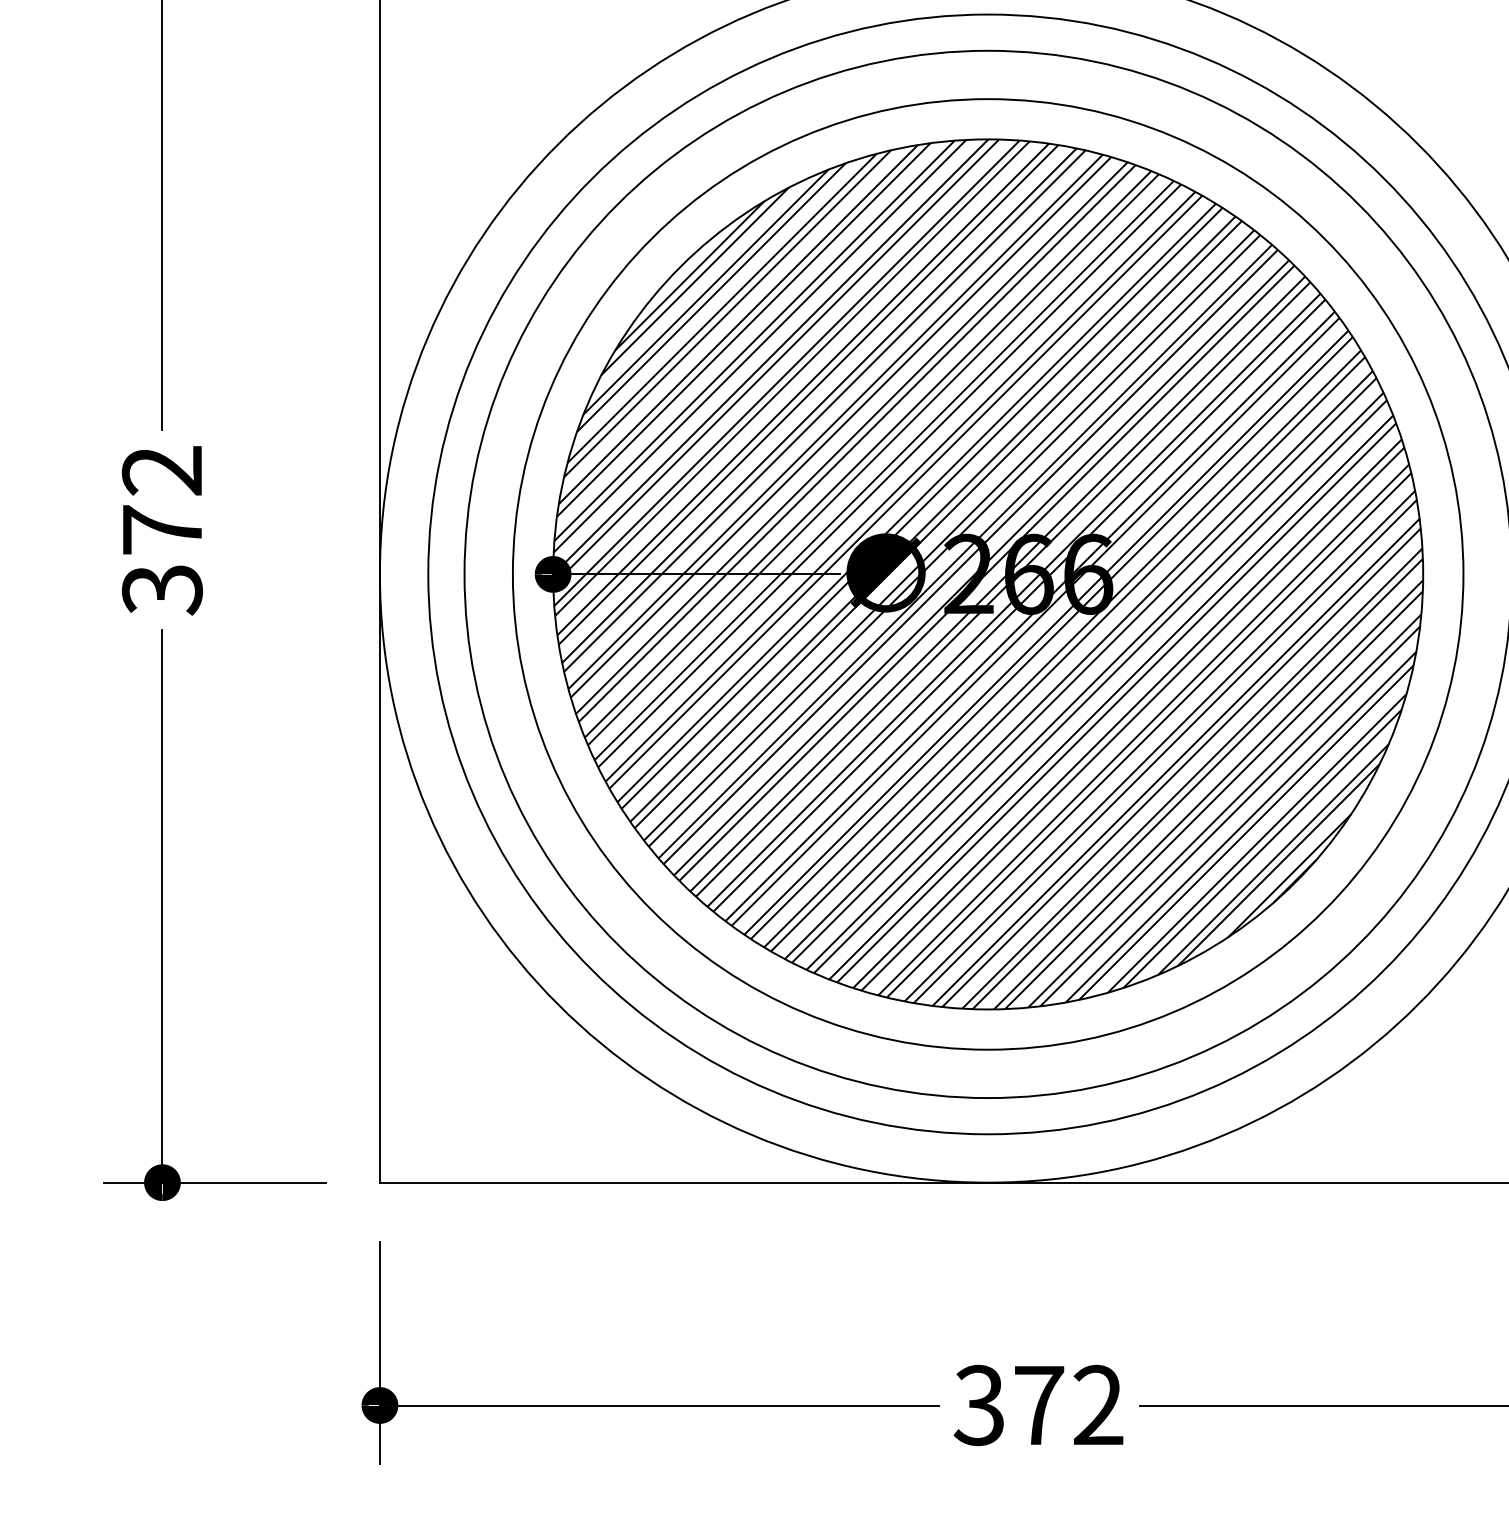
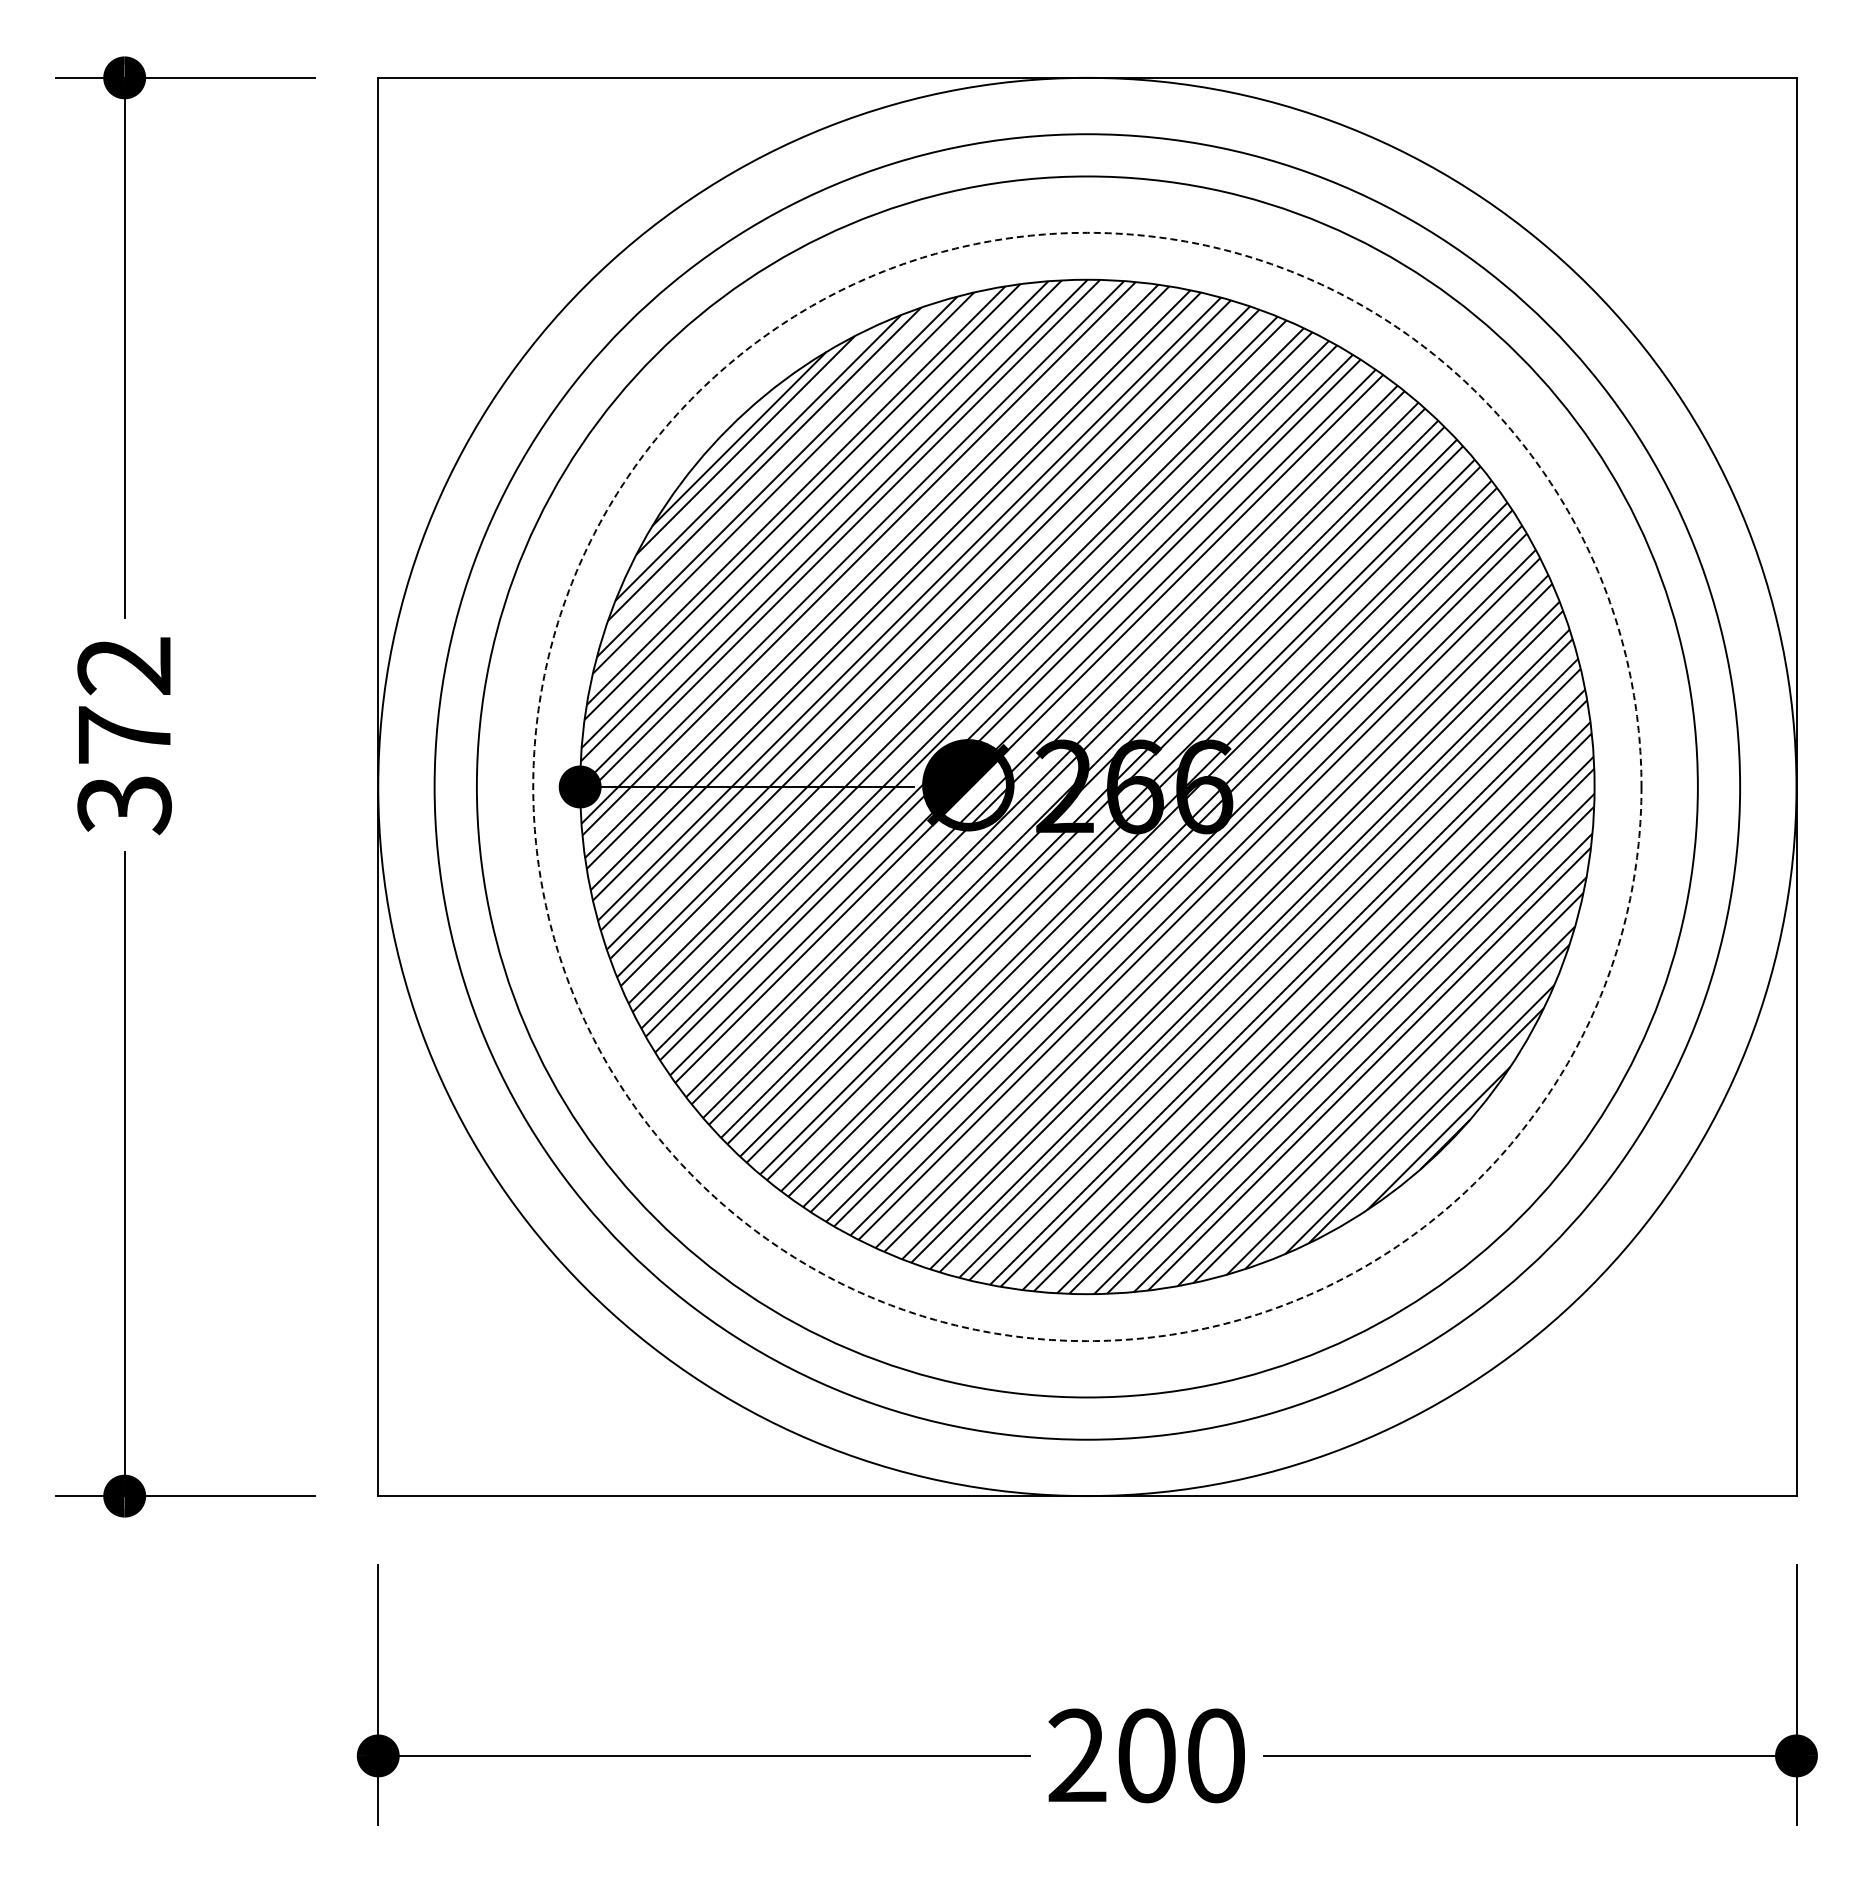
circle: (988, 574) -> (1087, 786), solid -> dashed
text: (1038, 1405) -> (1145, 1755), 372 -> 200

